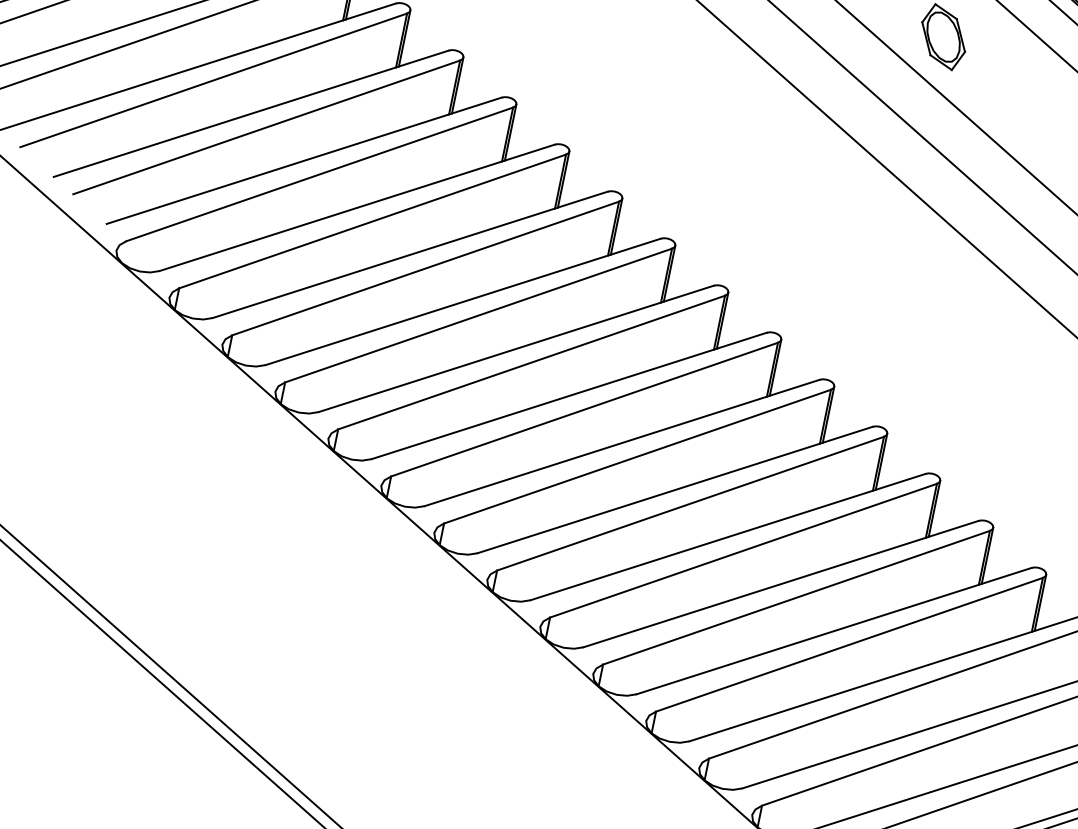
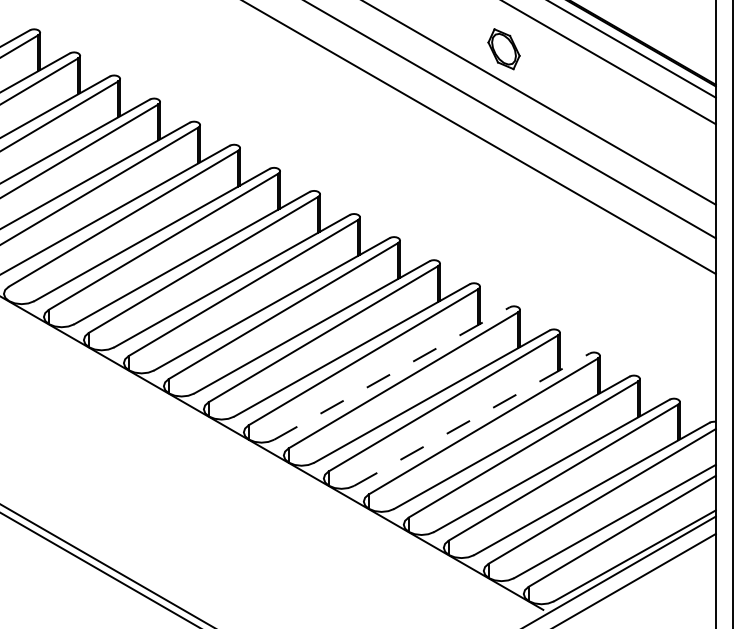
line: (675, 490) -> (392, 373), solid -> dashed
line: (781, 583) -> (472, 419), solid -> dashed

